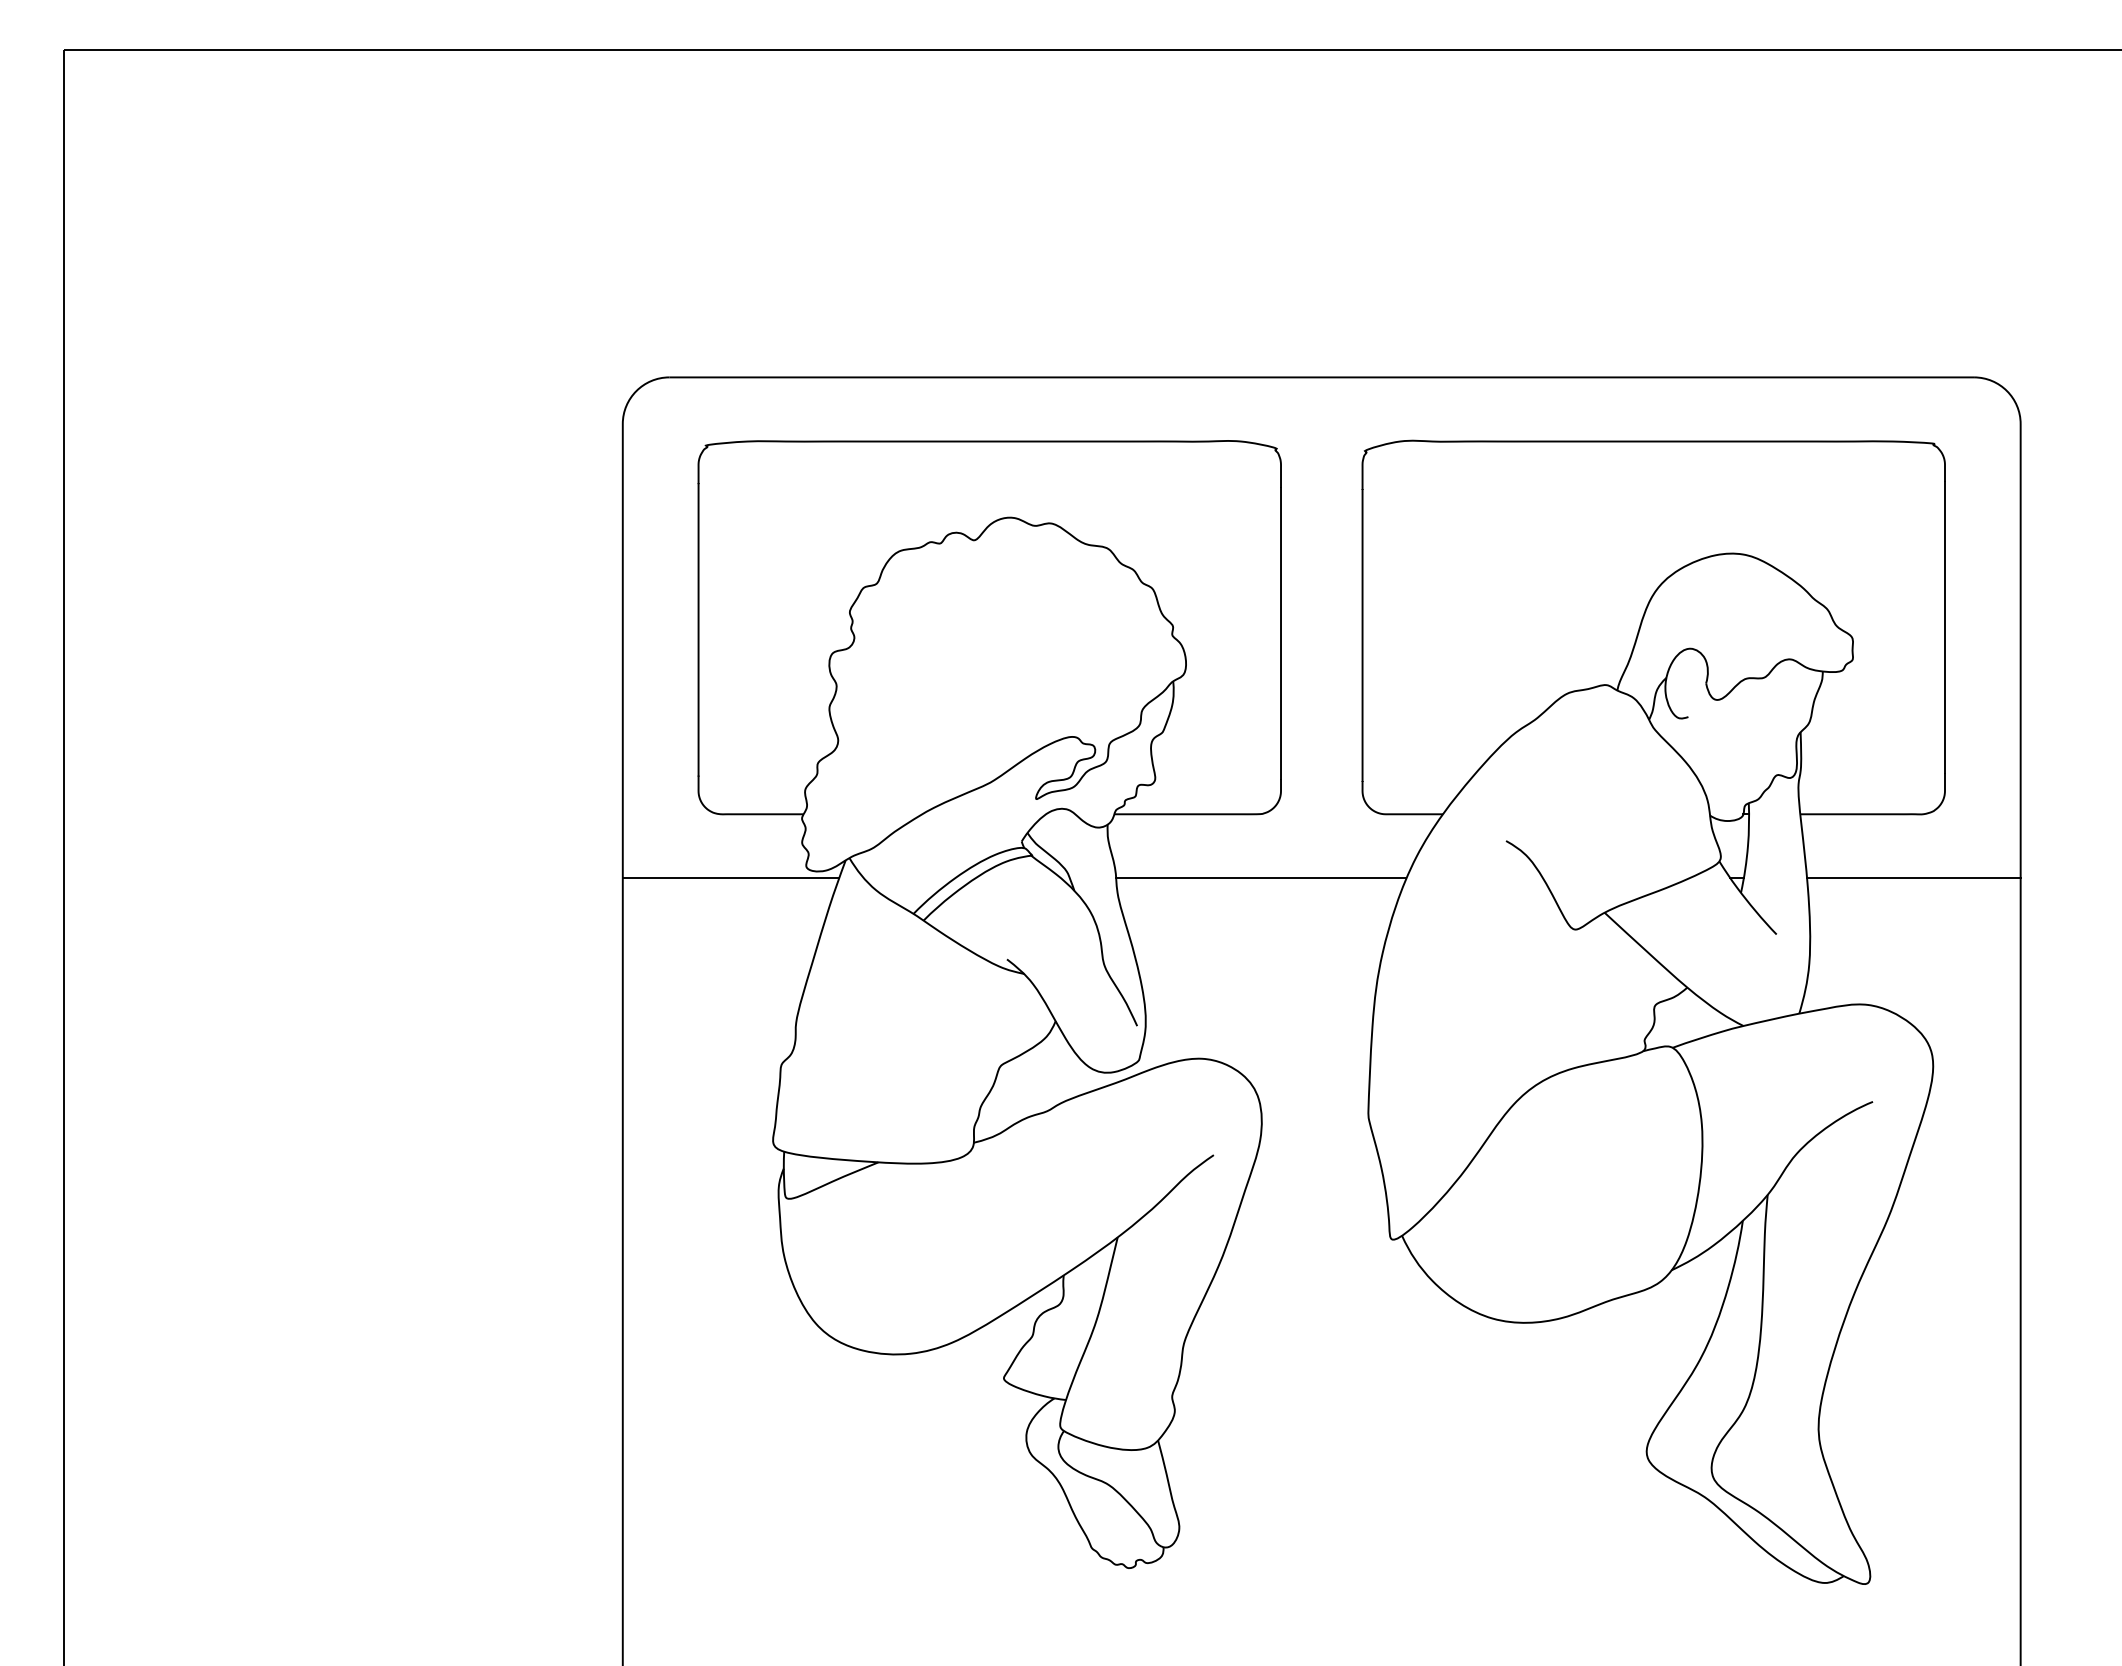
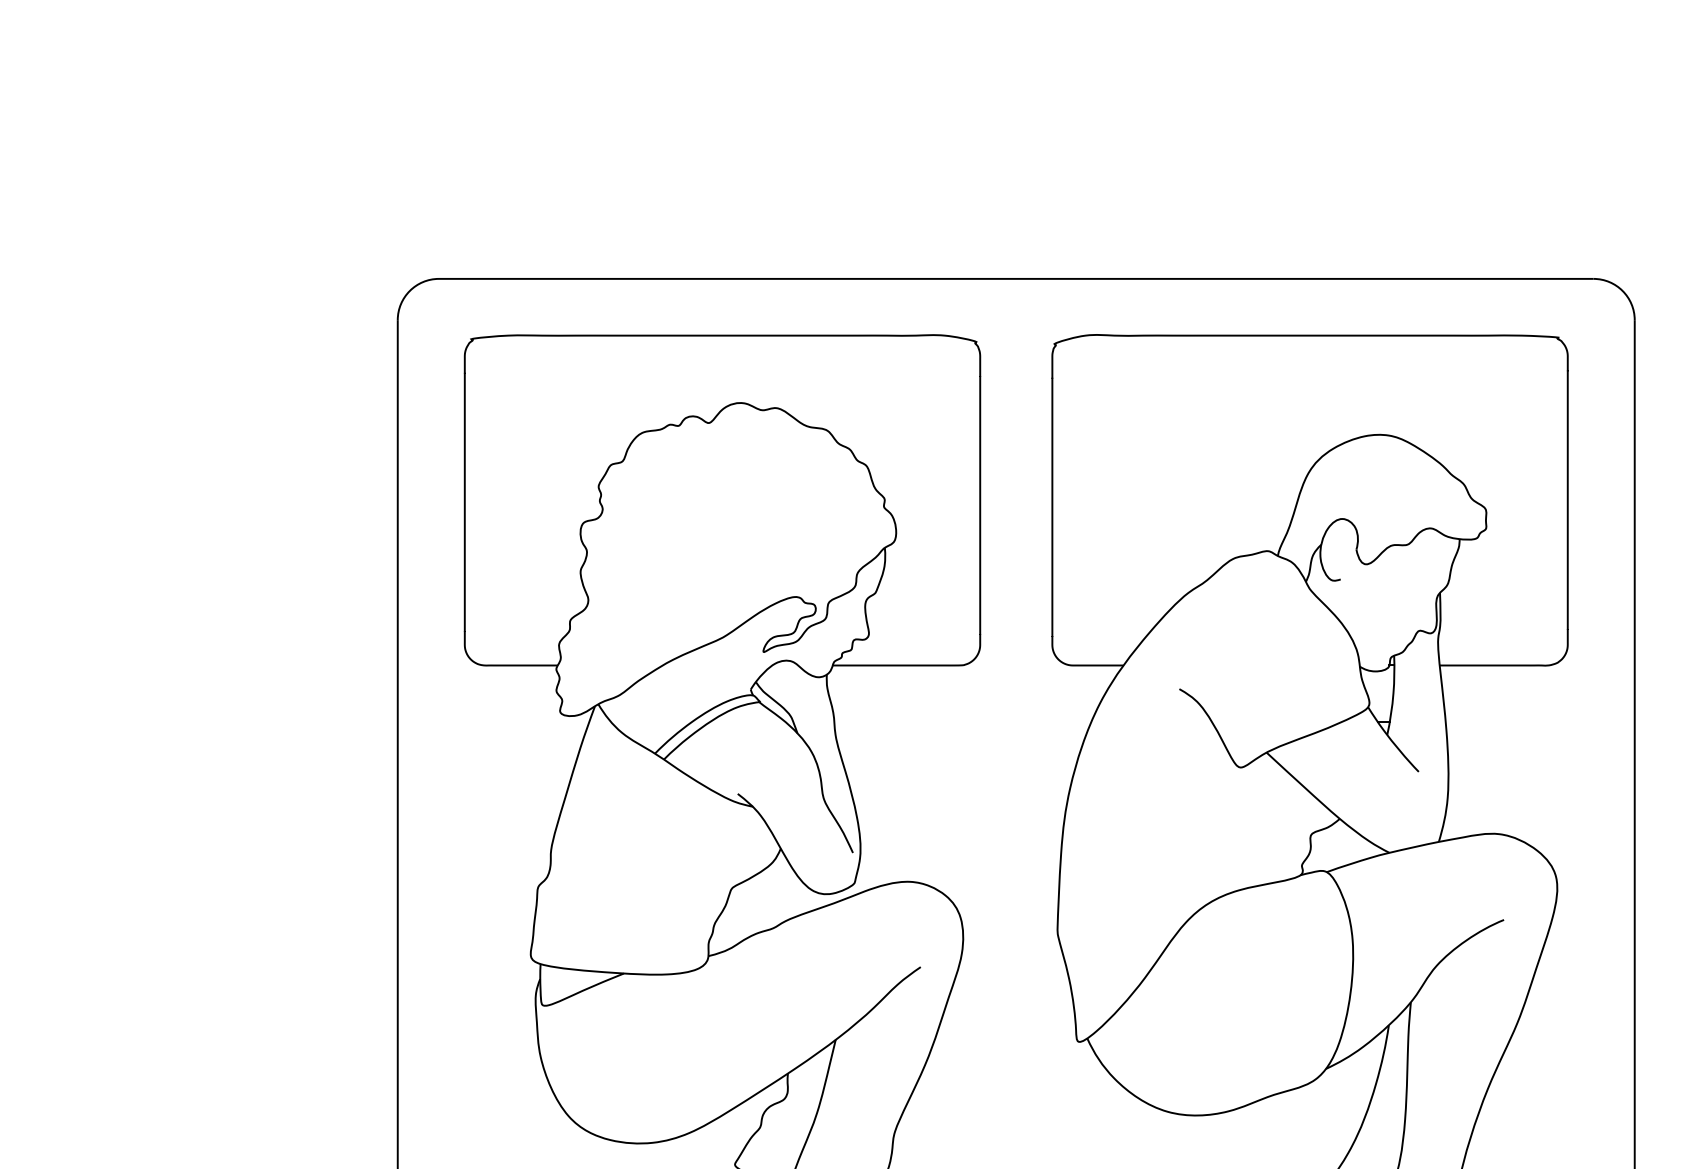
line: (730, 878) -> (493, 722), removed
line: (1261, 878) -> (962, 722), removed
line: (1913, 878) -> (1539, 722), removed

